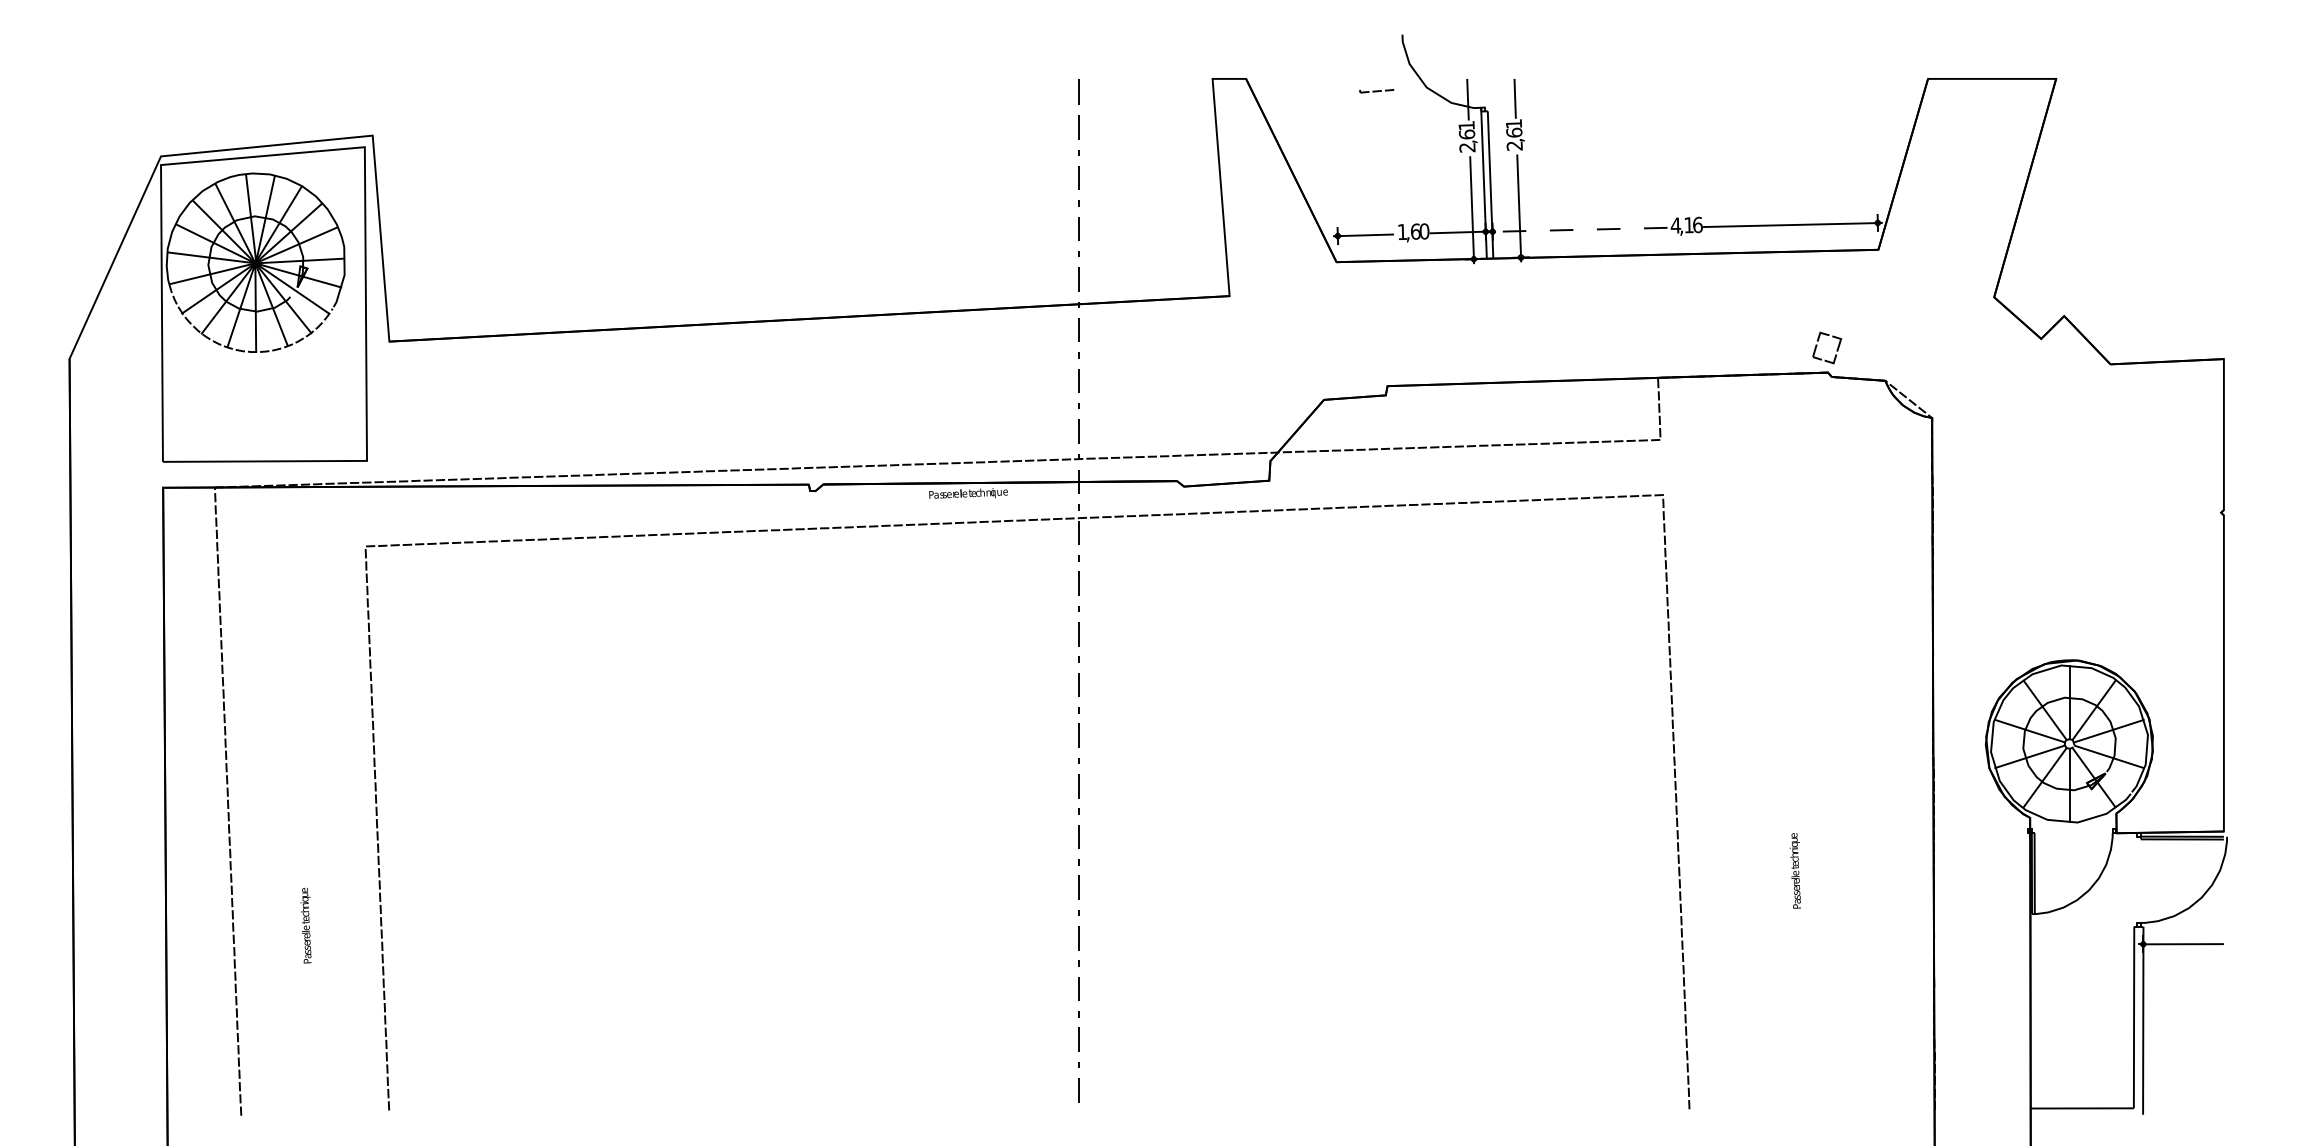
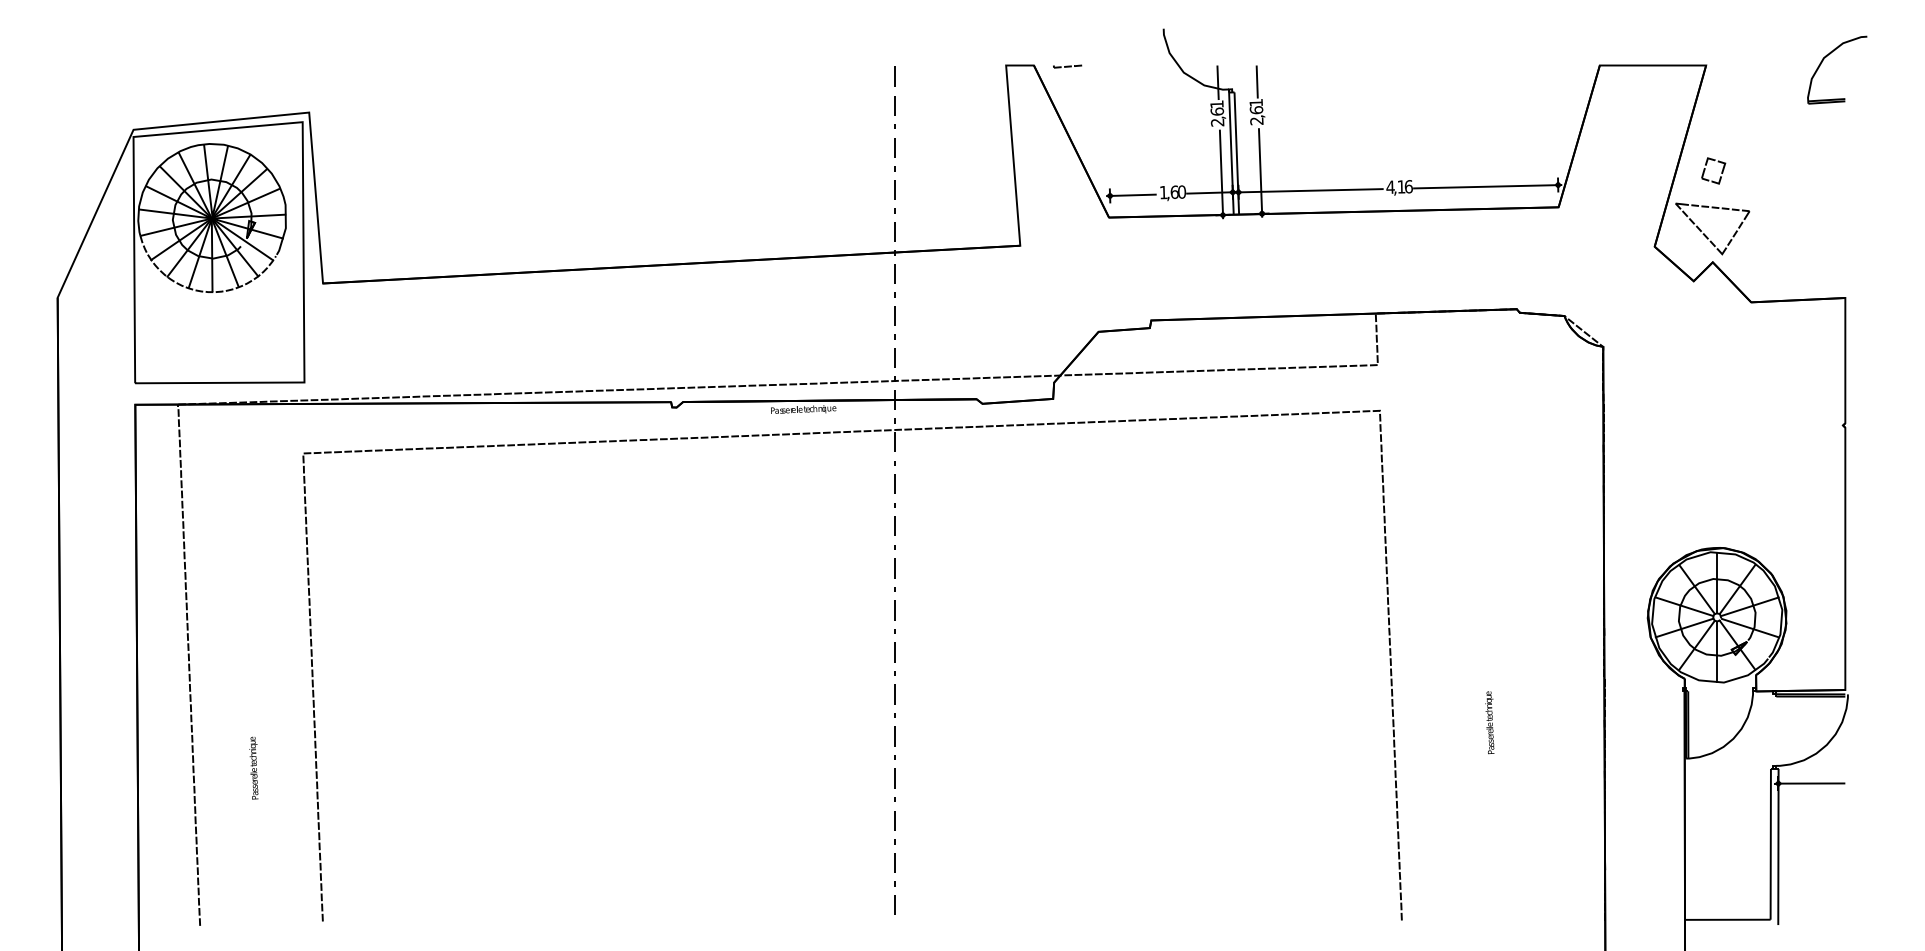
part: (2197, 73) -> (1823, 61), added
part: (1376, 91) -> (1067, 66), moved
line: (1580, 229) -> (1311, 190), dashed -> solid
part: (2054, 281) -> (1704, 233), added
part: (1836, 349) -> (1721, 172), moved

